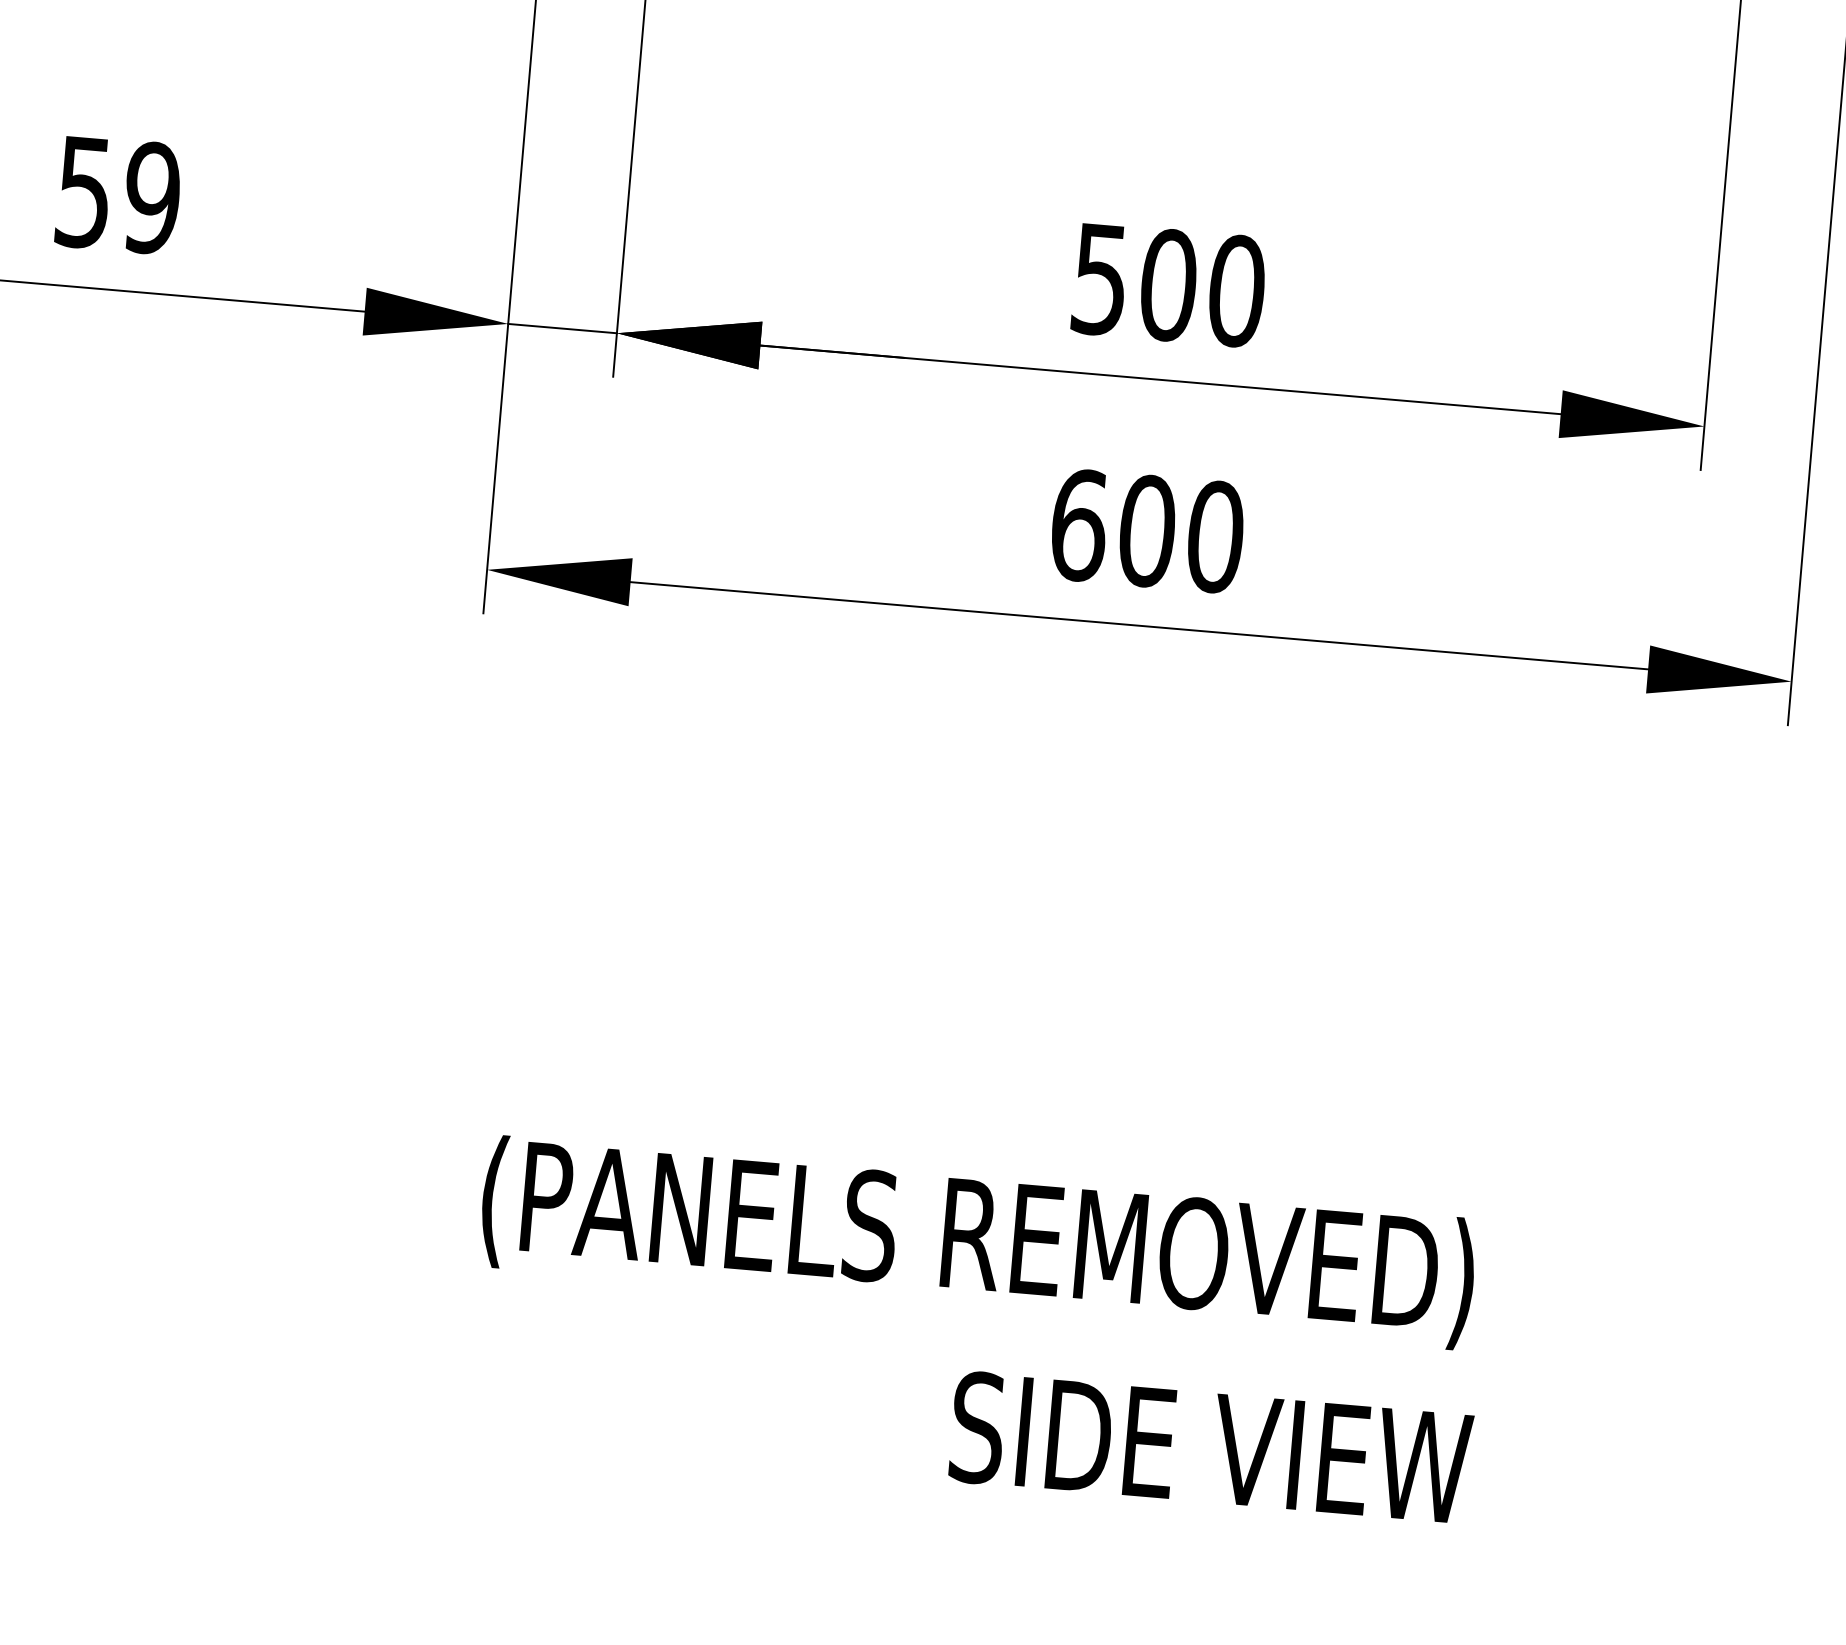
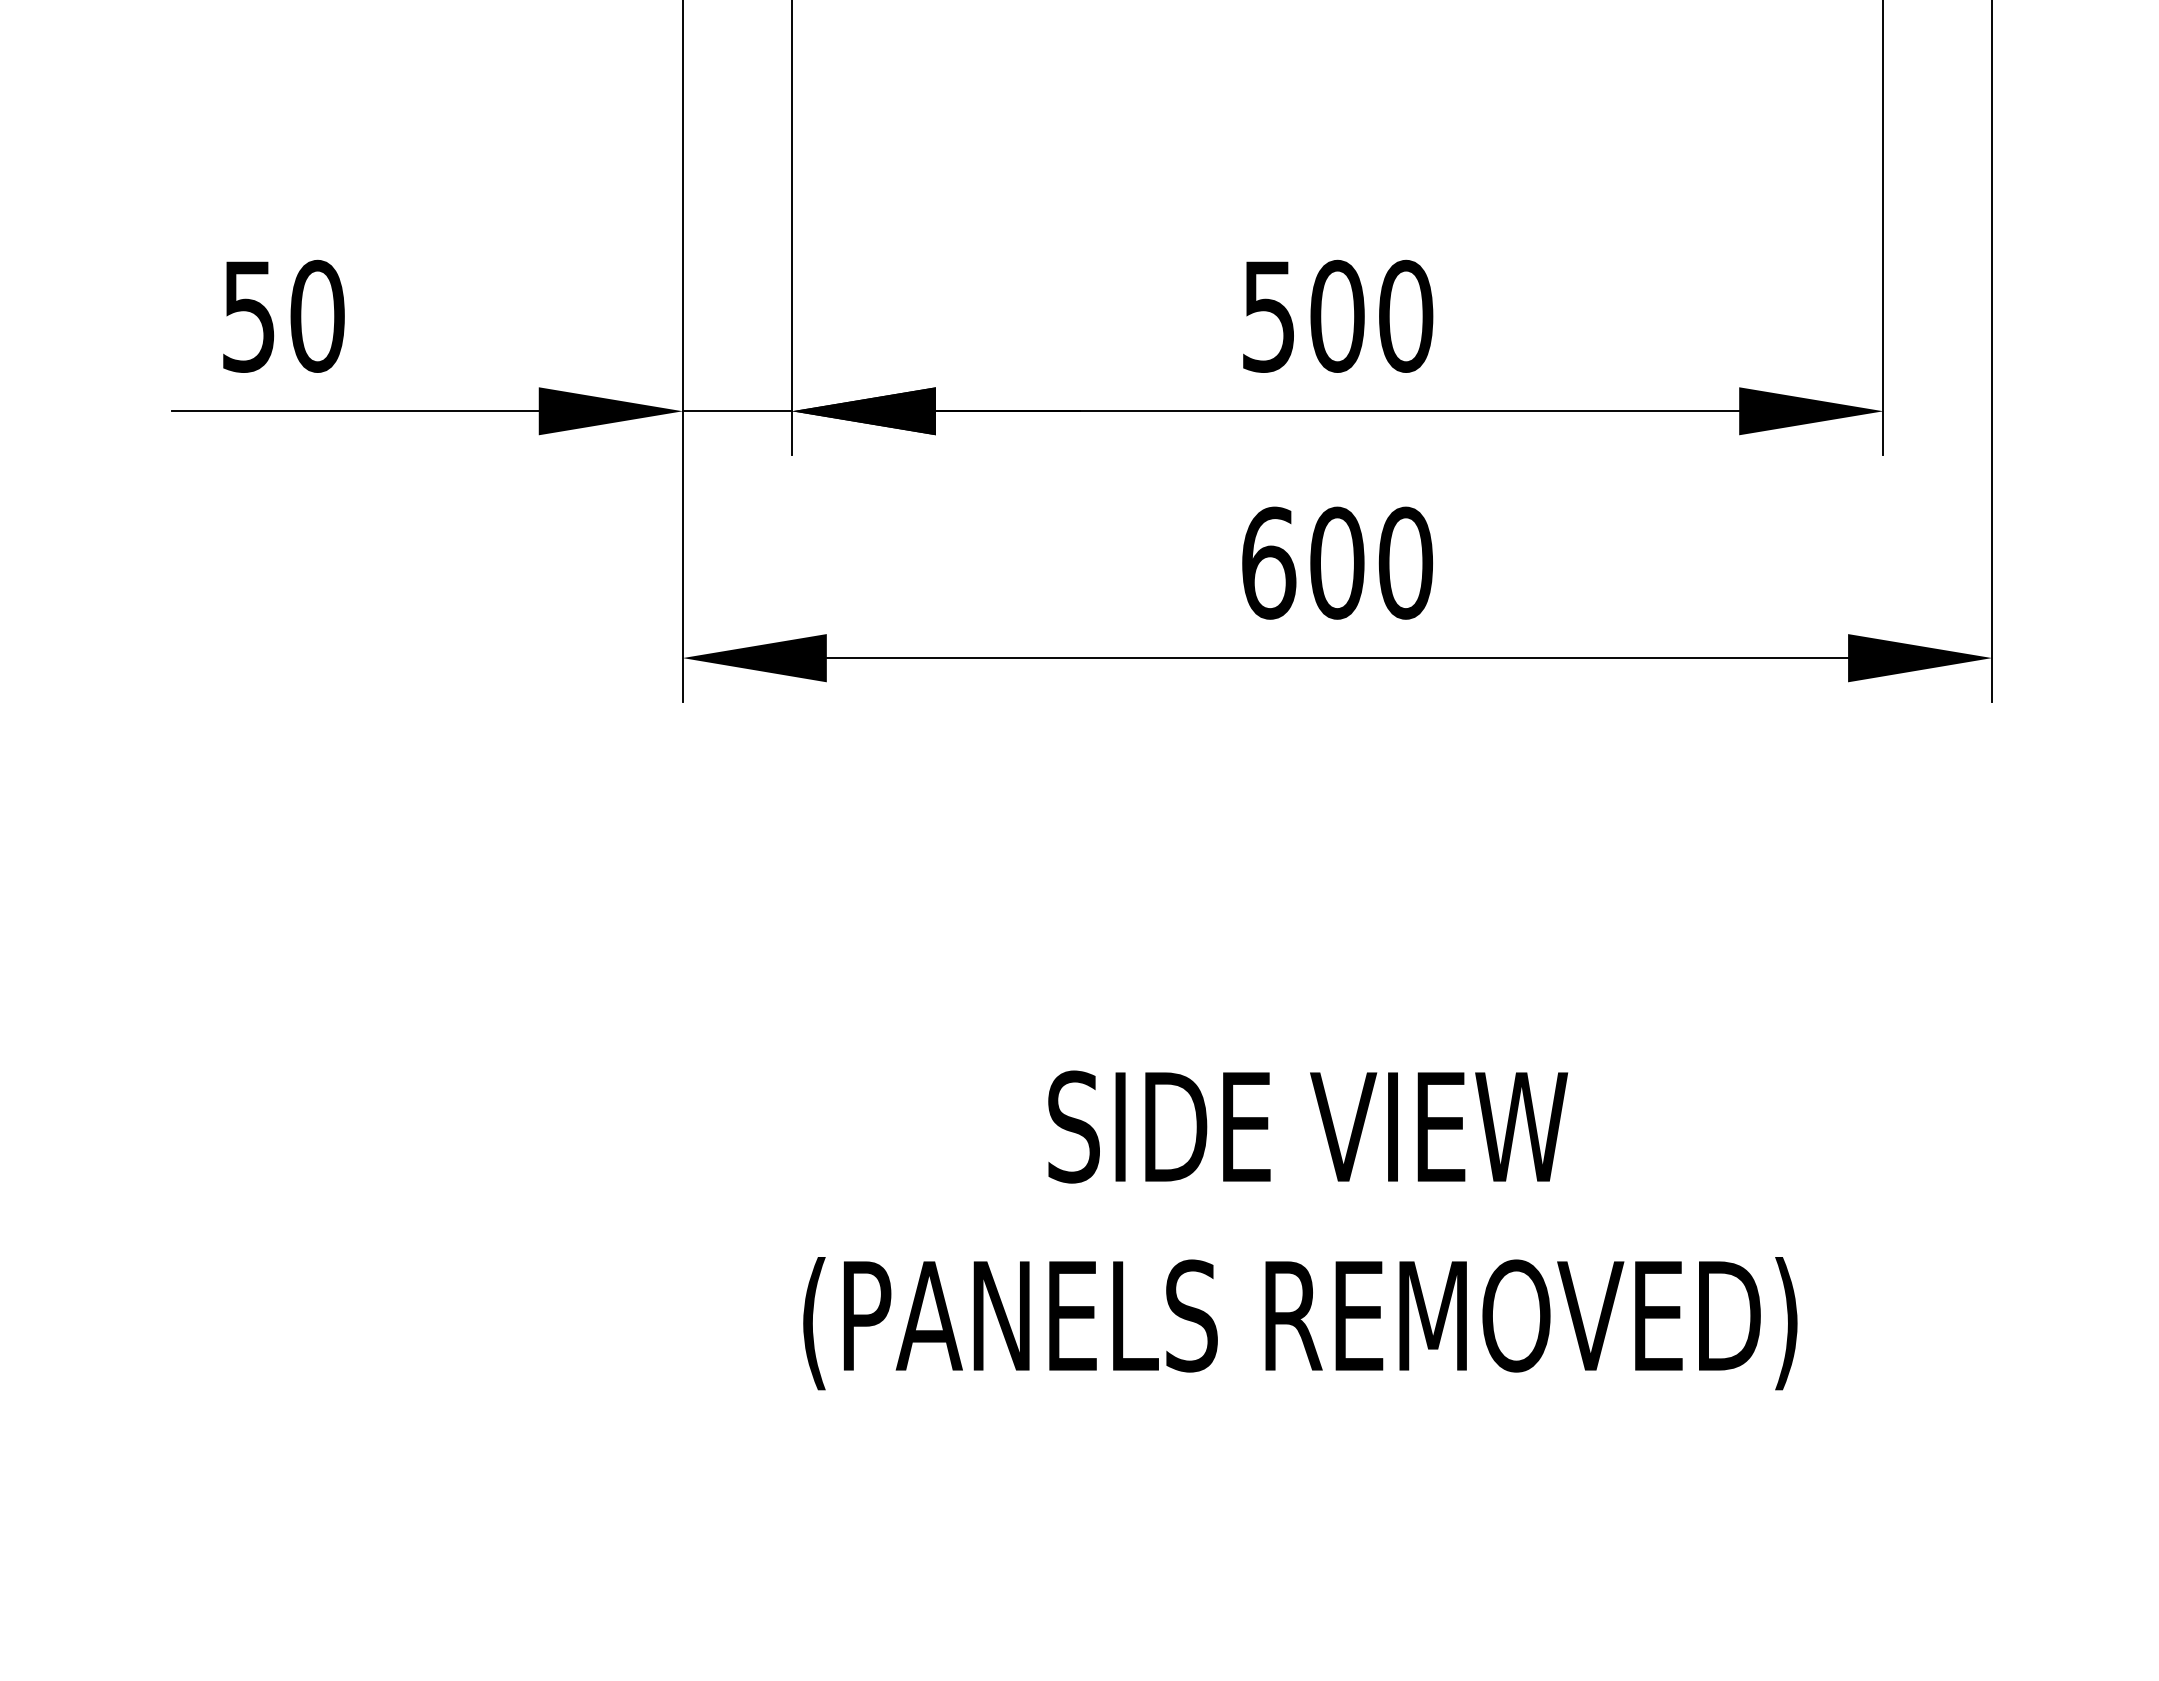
text: (152, 197) -> (317, 315), 59 -> 50
text: (978, 1242) -> (1300, 1323), moved
text: (1211, 1447) -> (1308, 1126), moved

